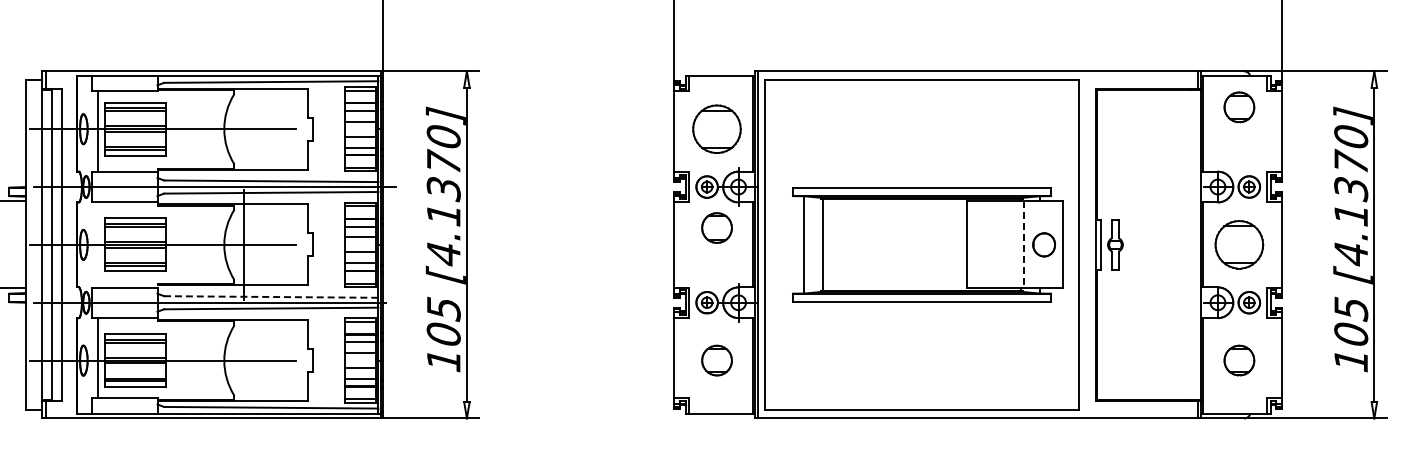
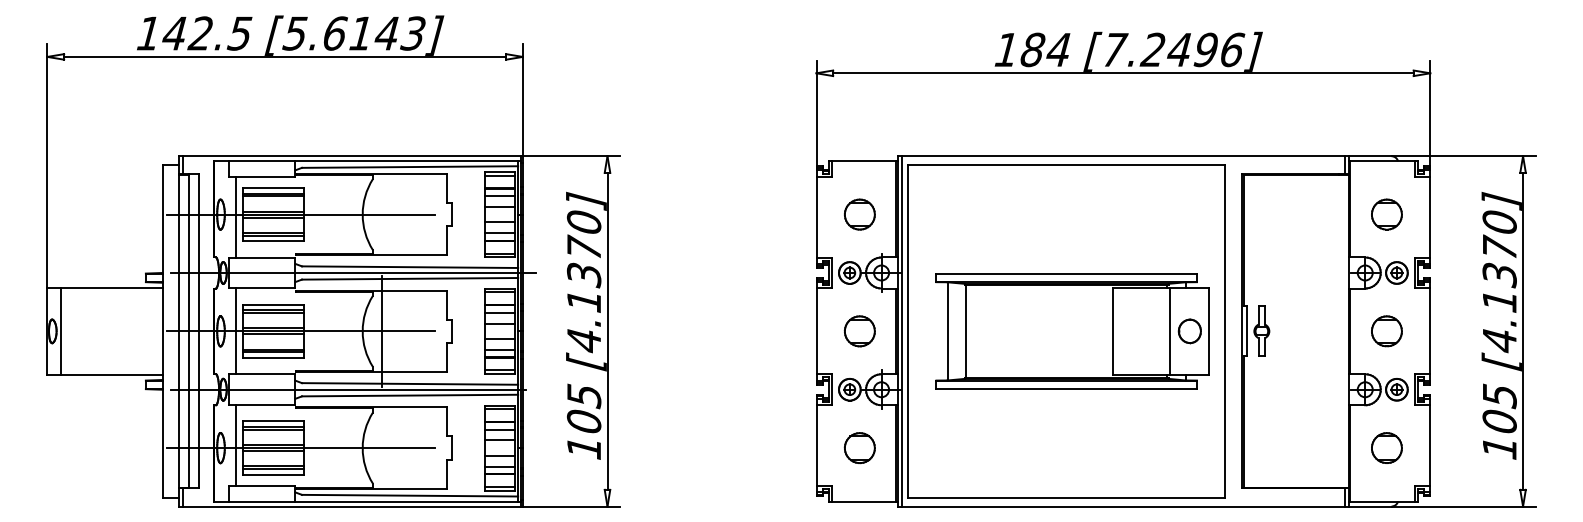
part: (1238, 107) -> (1386, 214), moved
part: (716, 129) -> (859, 214), size x0.62
part: (716, 228) -> (859, 331), moved
line: (98, 245) -> (235, 331), added
line: (1023, 245) -> (1169, 331), dashed -> solid
part: (1238, 245) -> (1386, 331), size x0.62
line: (271, 296) -> (410, 383), dashed -> solid

